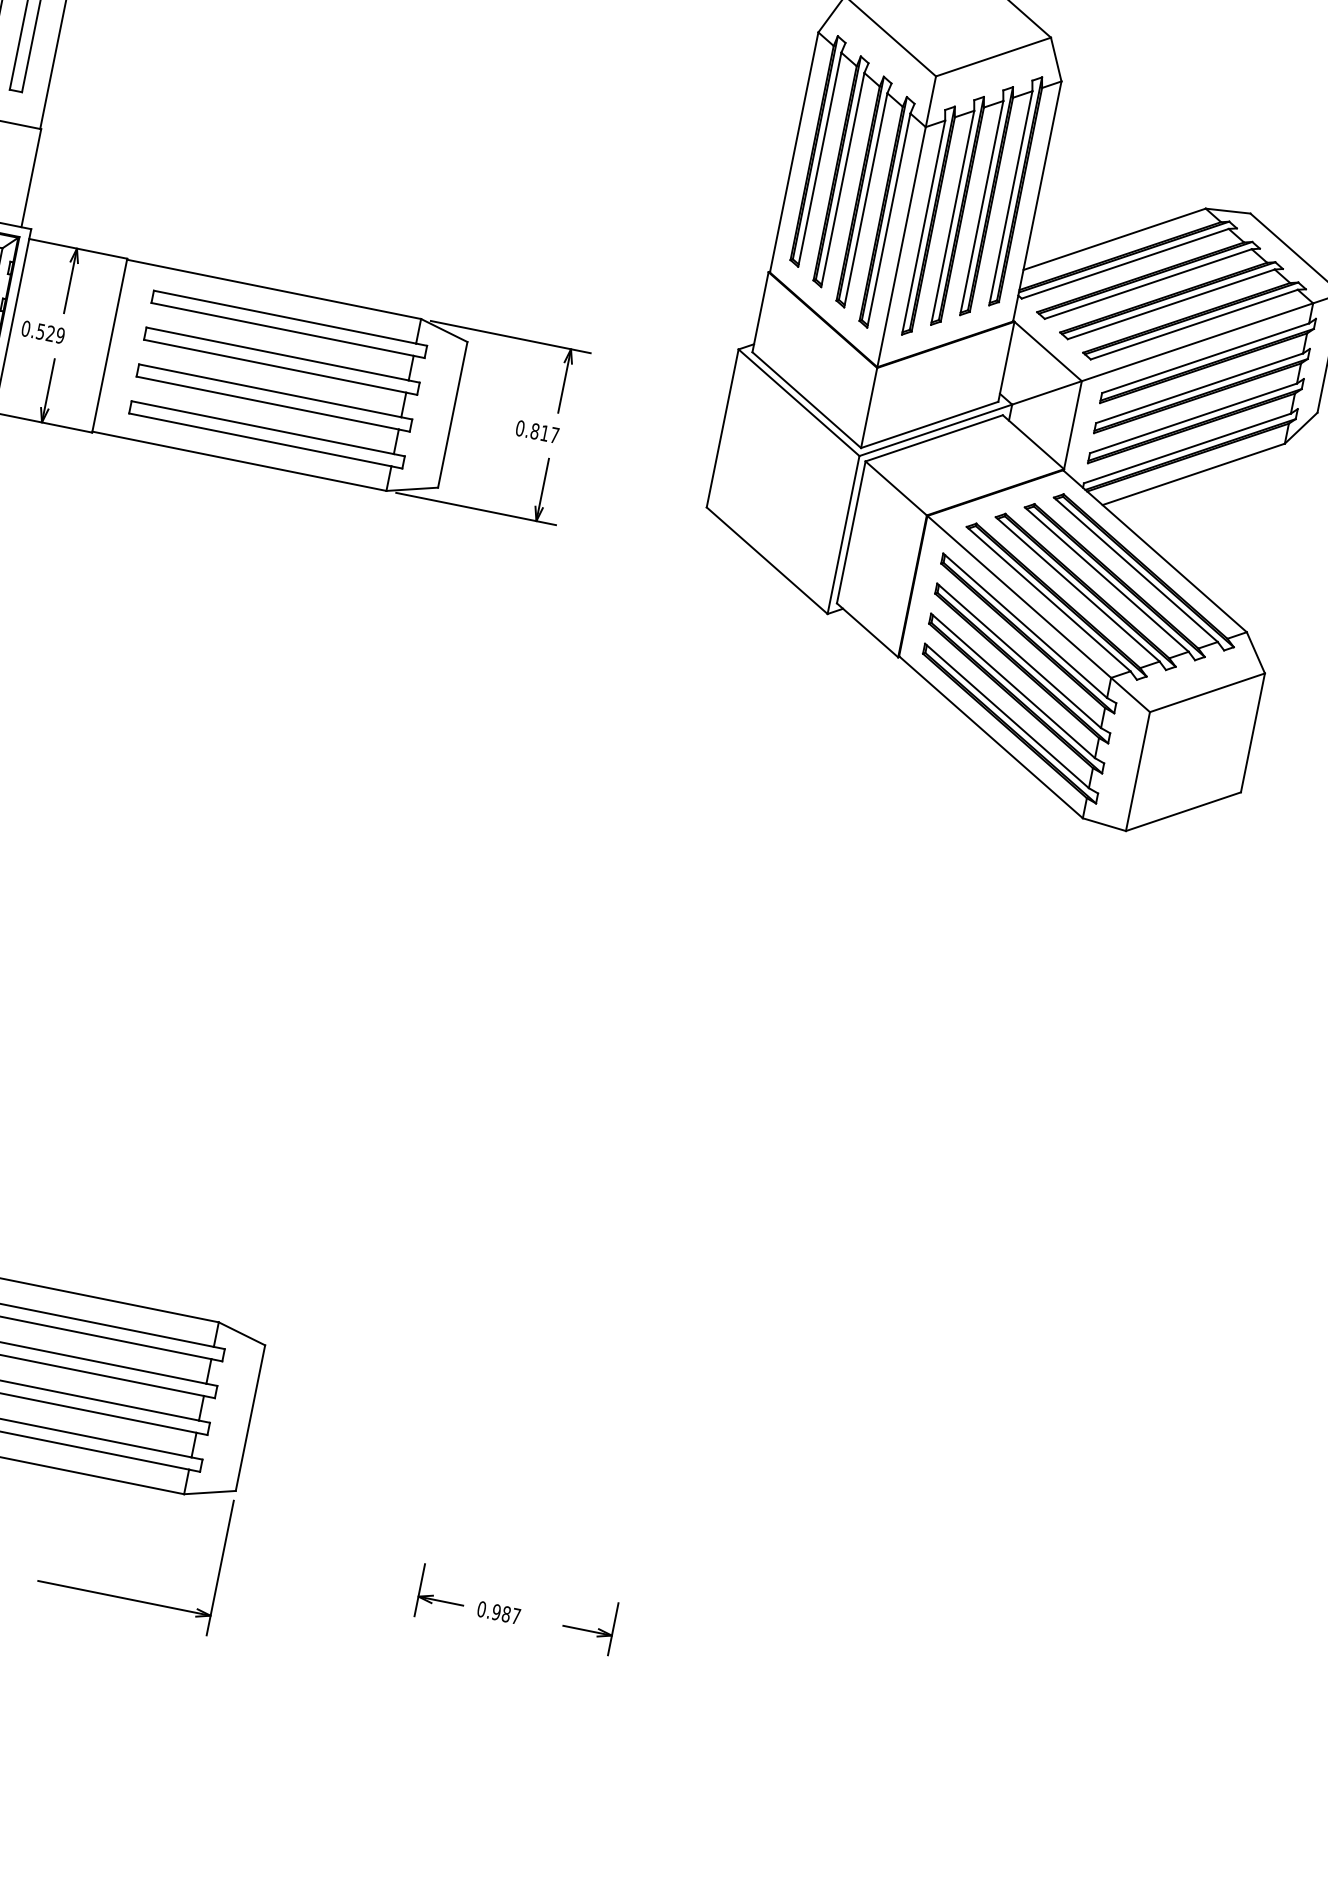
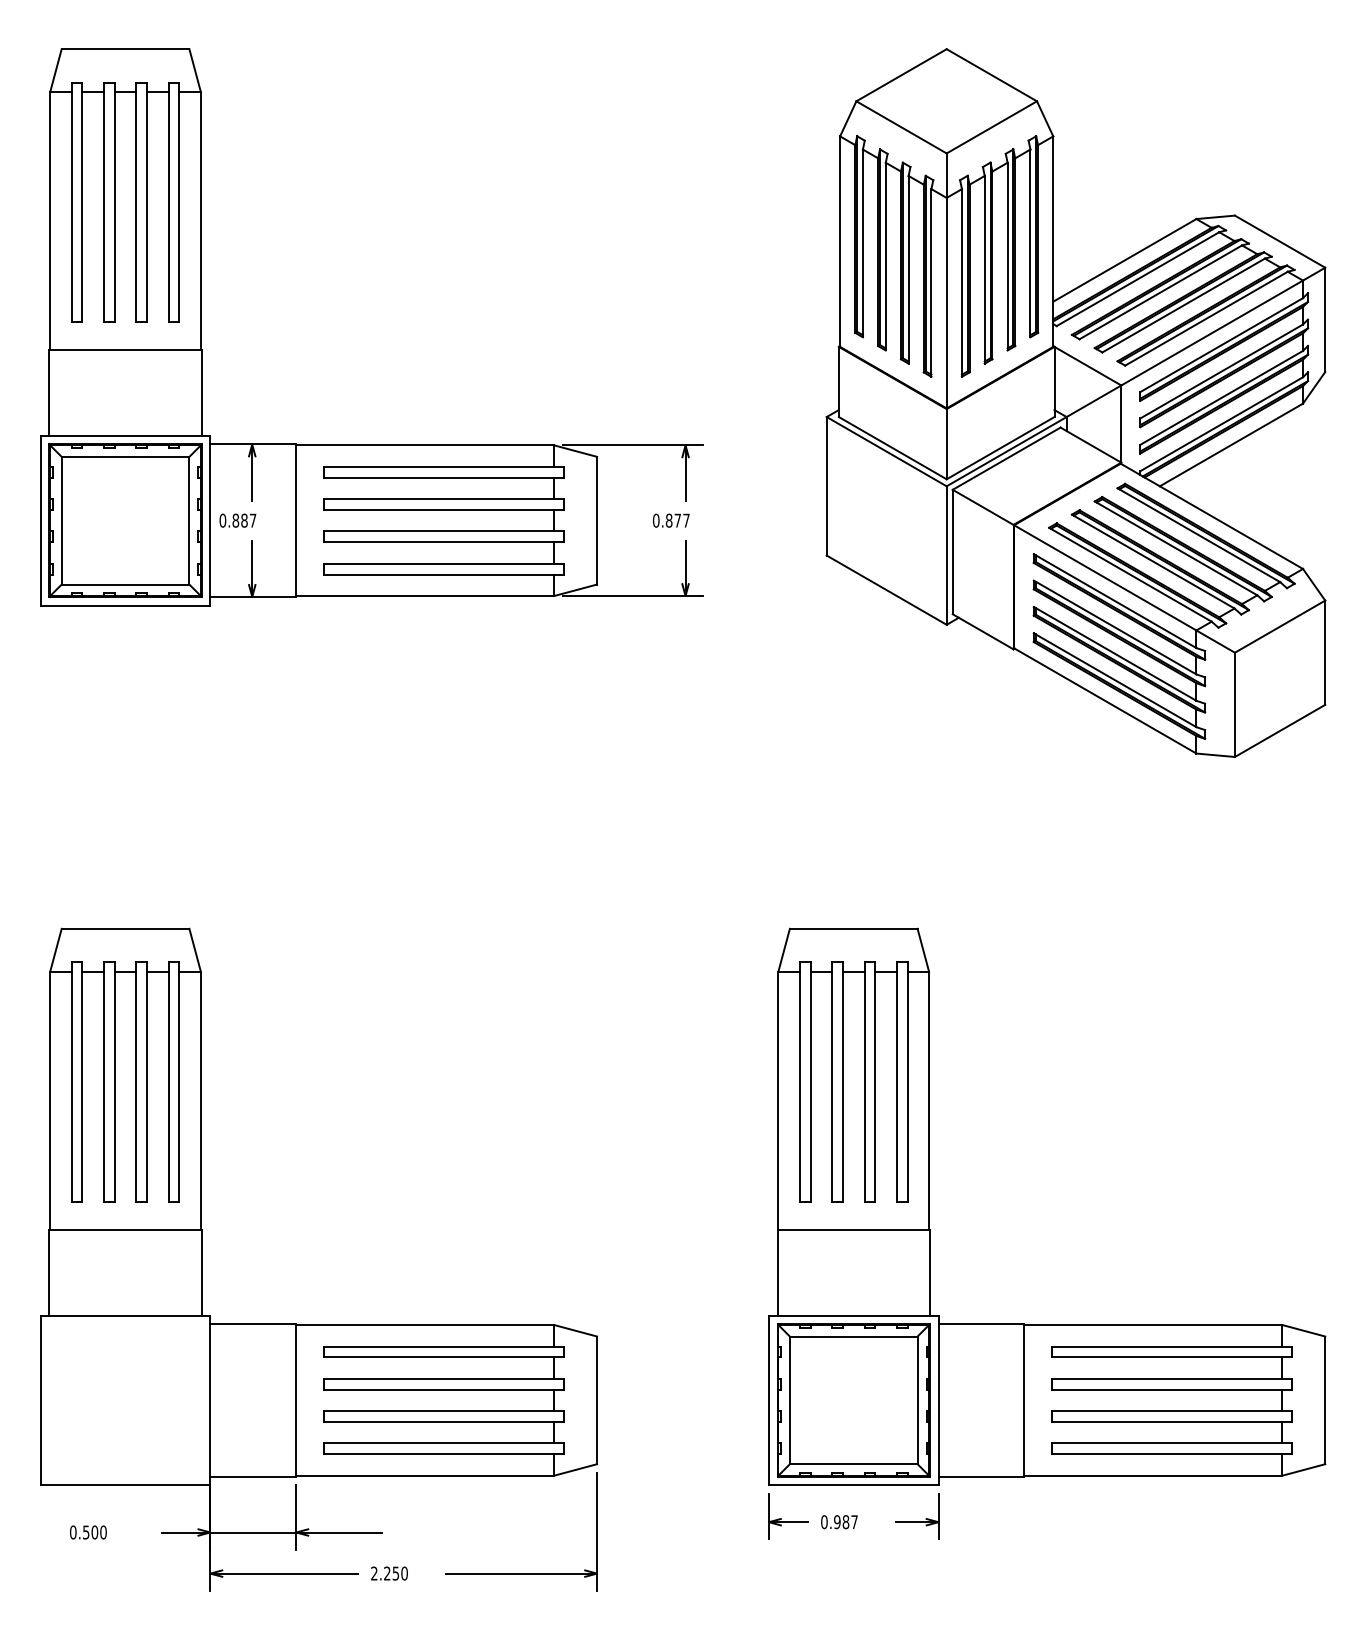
text: (50, 333) -> (244, 520), 0.529 -> 0.887
text: (544, 433) -> (677, 520), 0.817 -> 0.877
part: (674, 1273) -> (929, 1206), added

